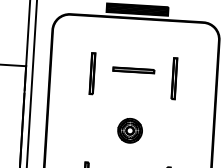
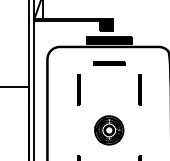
line: (134, 70) -> (109, 63), moved
part: (130, 130) -> (109, 130), size x1.6

